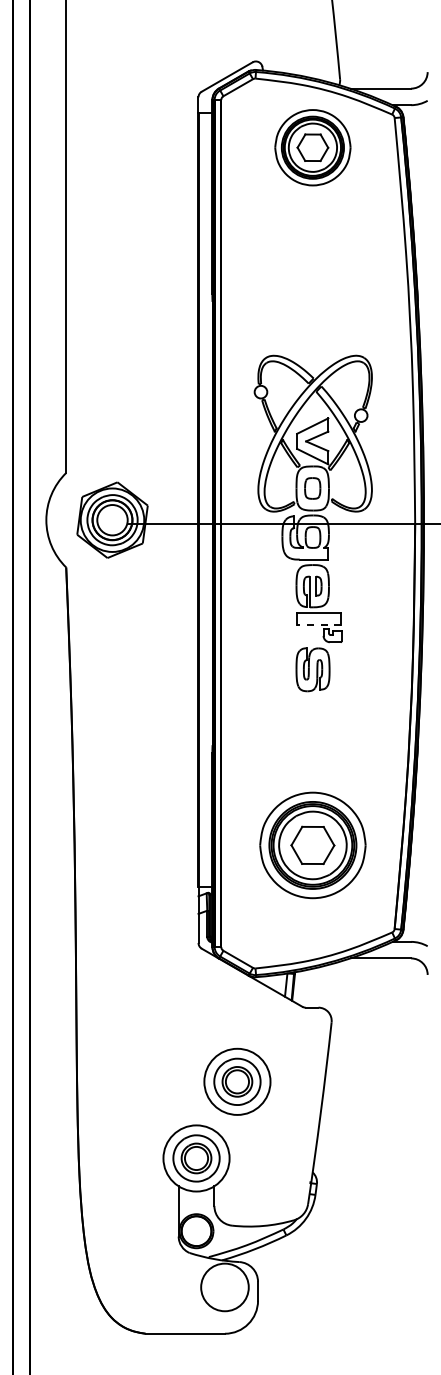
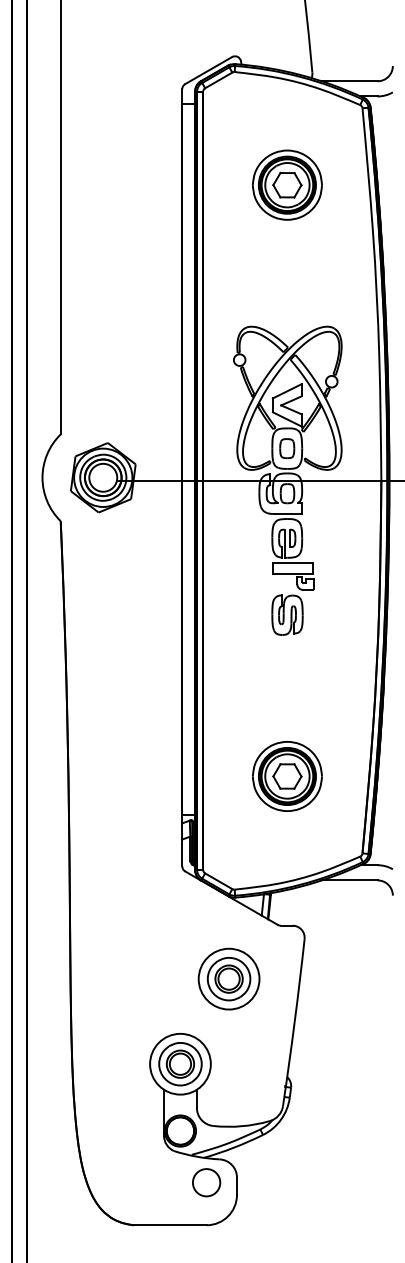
part: (312, 147) -> (287, 184), moved
line: (318, 624) -> (292, 573), dashed -> solid
part: (312, 844) -> (287, 775), size x0.71
part: (237, 1081) -> (229, 978), moved
circle: (224, 1287) -> (206, 1182), size x0.62

